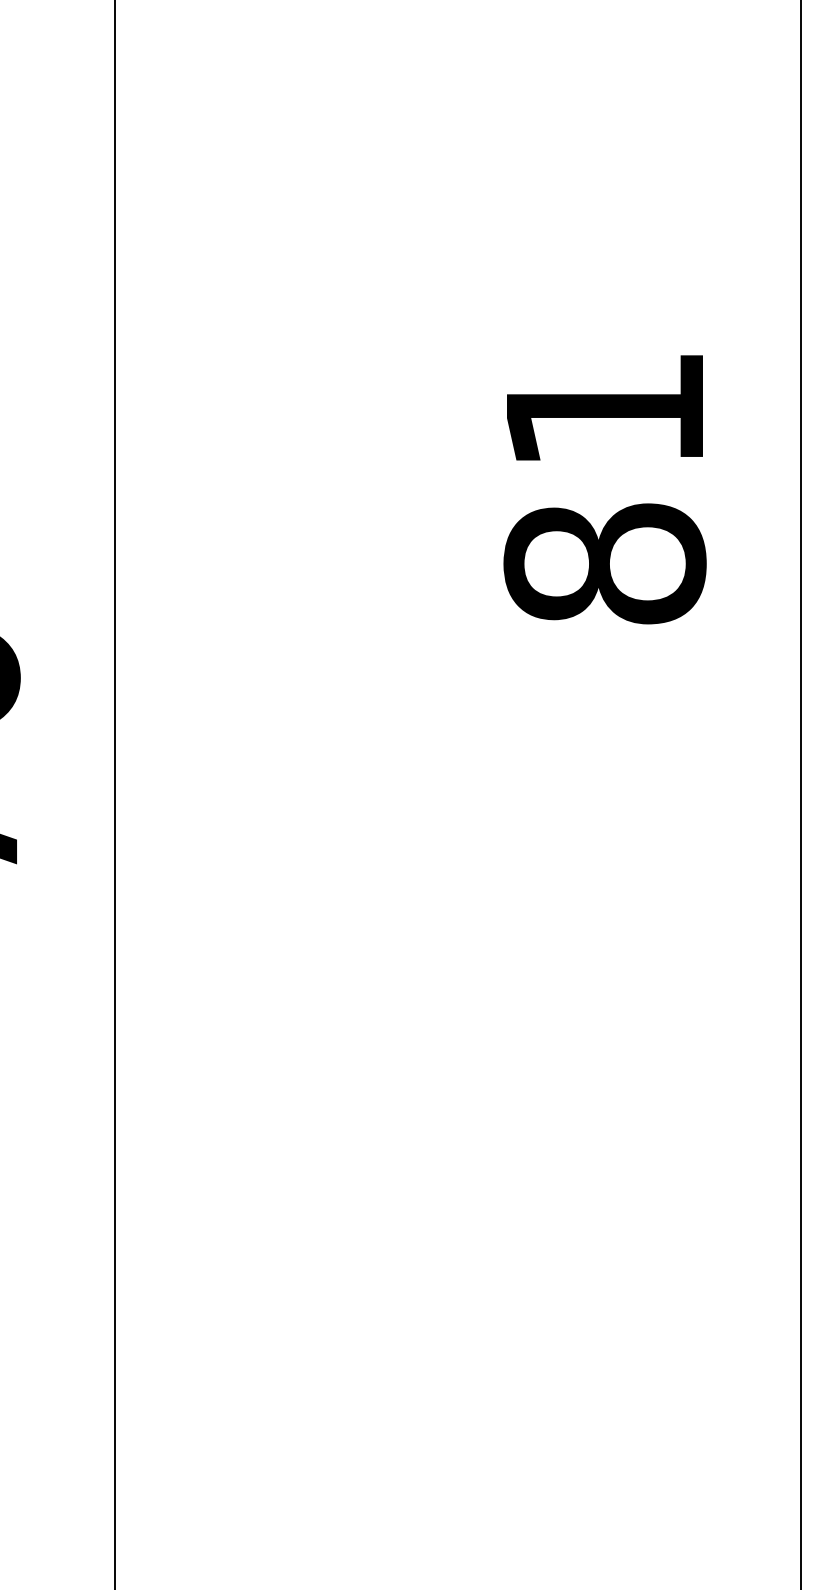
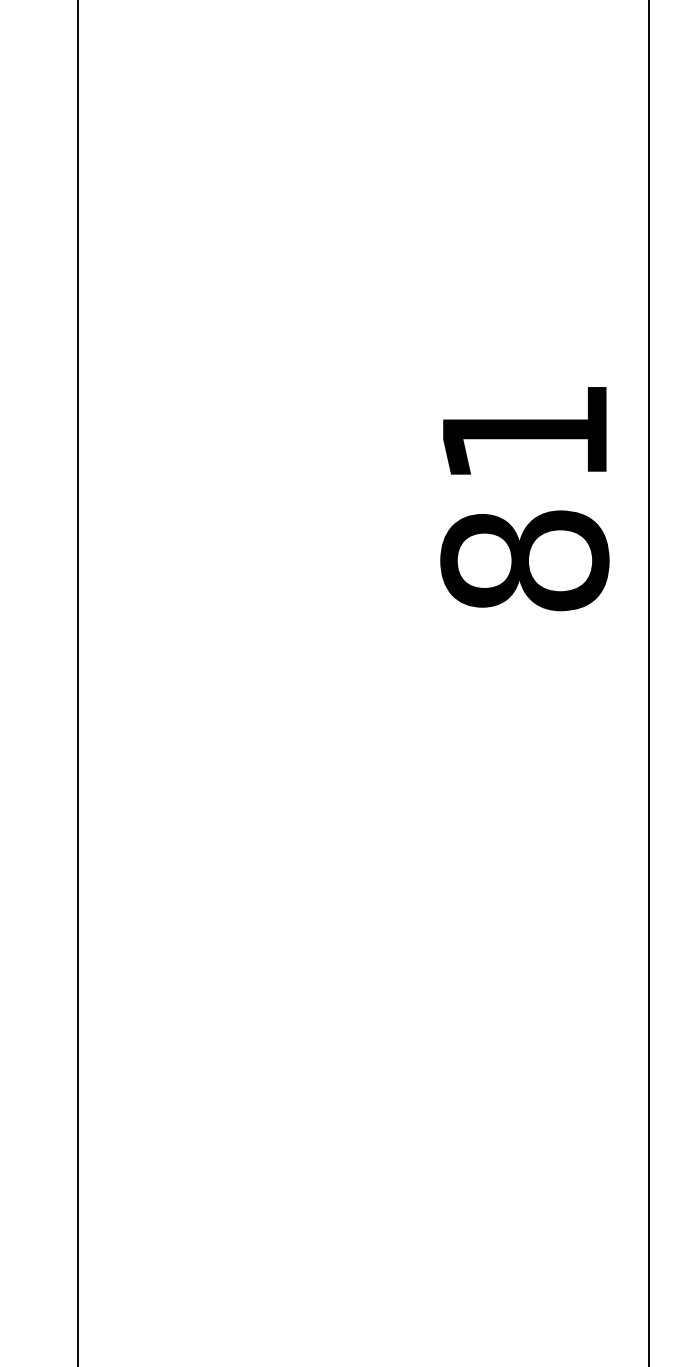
text: (604, 490) -> (524, 499), moved

